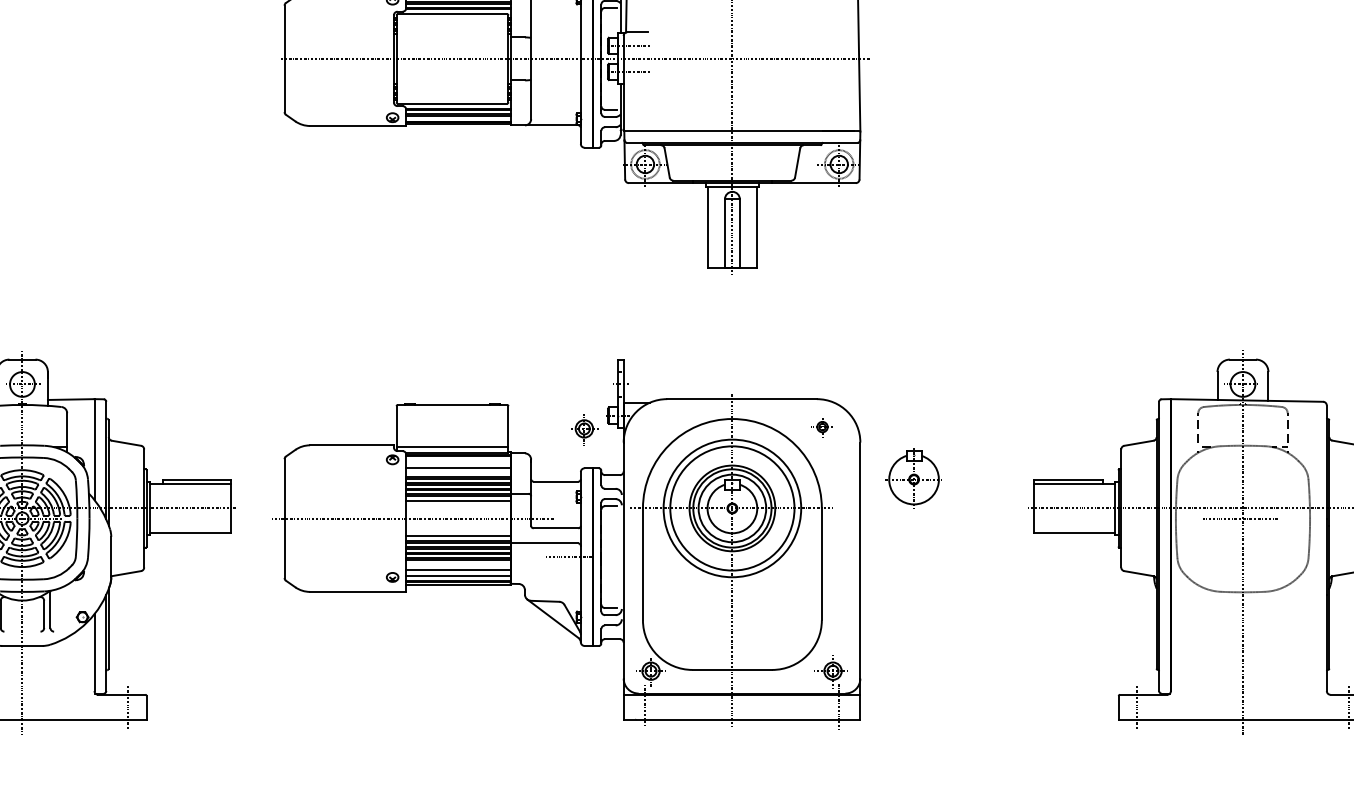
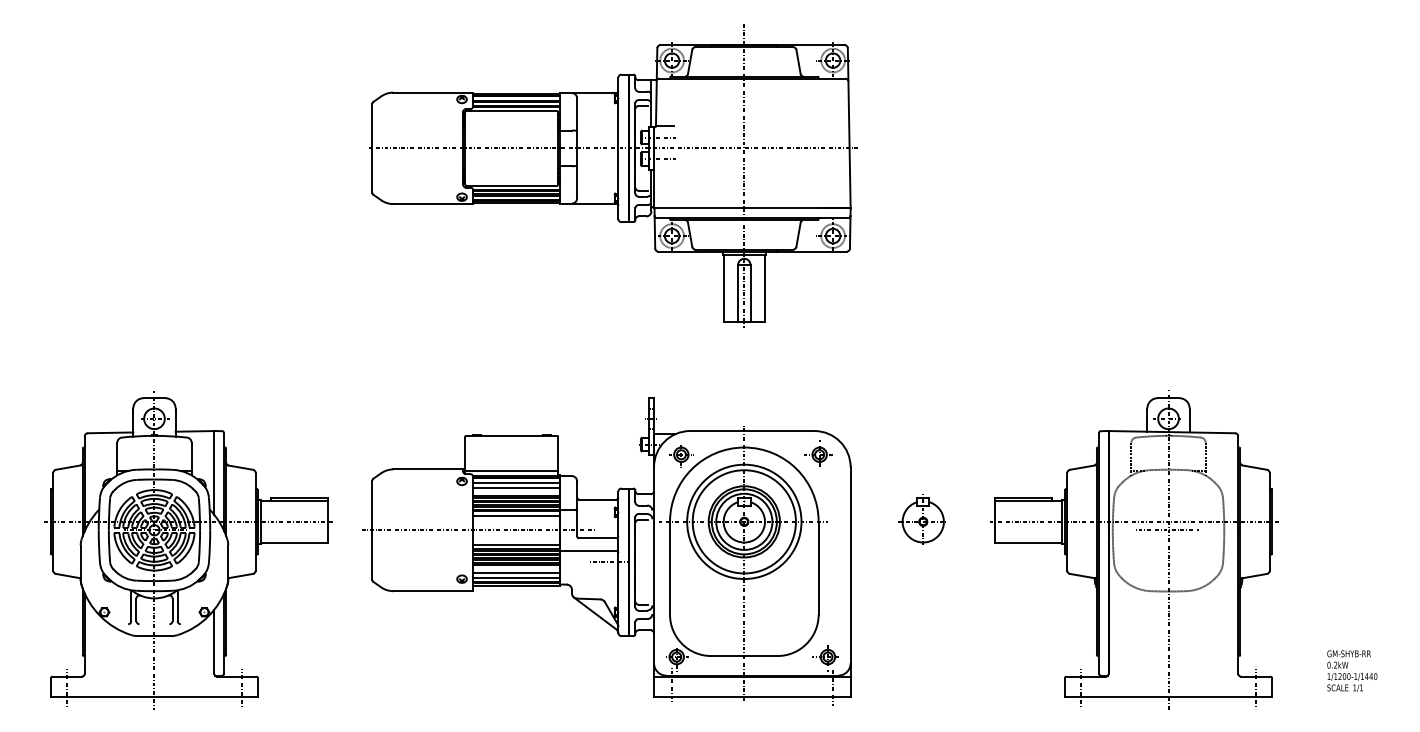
part: (821, 426) -> (818, 453), size x1.67
part: (584, 430) -> (681, 456), moved
line: (458, 461) -> (516, 482), added
part: (911, 476) -> (921, 519), moved

